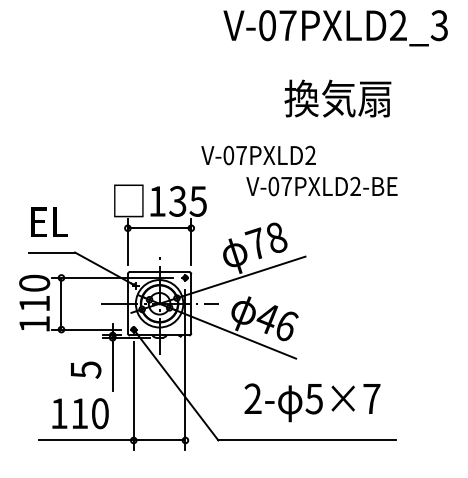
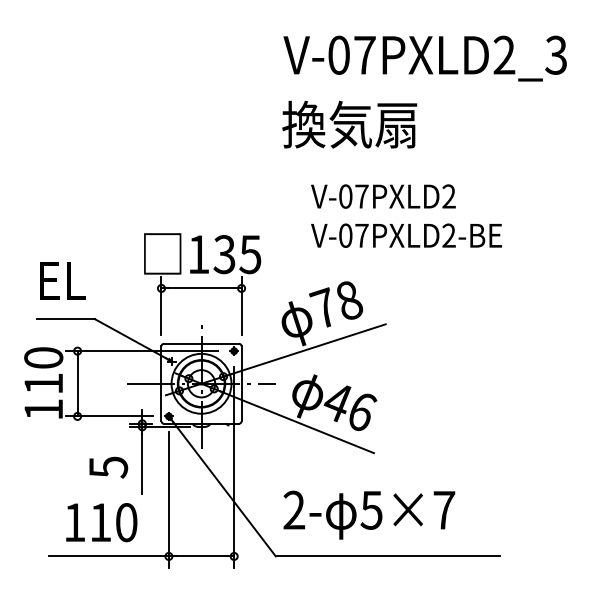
text: (335, 28) -> (424, 58), moved
text: (337, 98) -> (349, 124), moved
text: (258, 155) -> (383, 196), moved
text: (312, 402) -> (369, 514), moved

